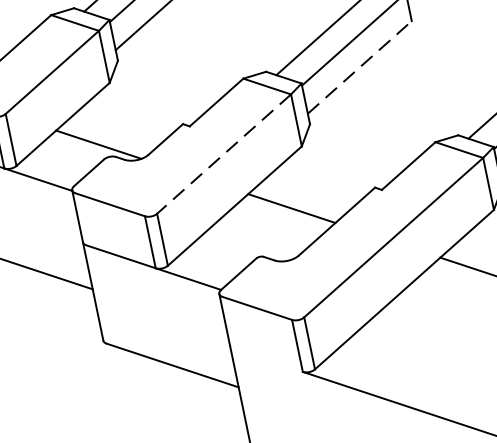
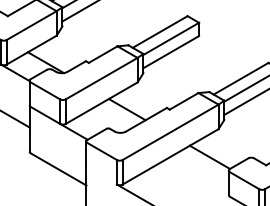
line: (360, 65) -> (171, 51), dashed -> solid
line: (223, 153) -> (101, 78), dashed -> solid

